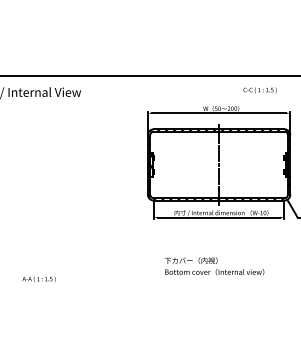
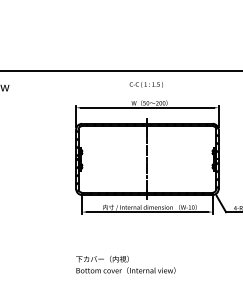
text: (259, 90) -> (145, 84), moved
text: (214, 266) -> (125, 264), moved

